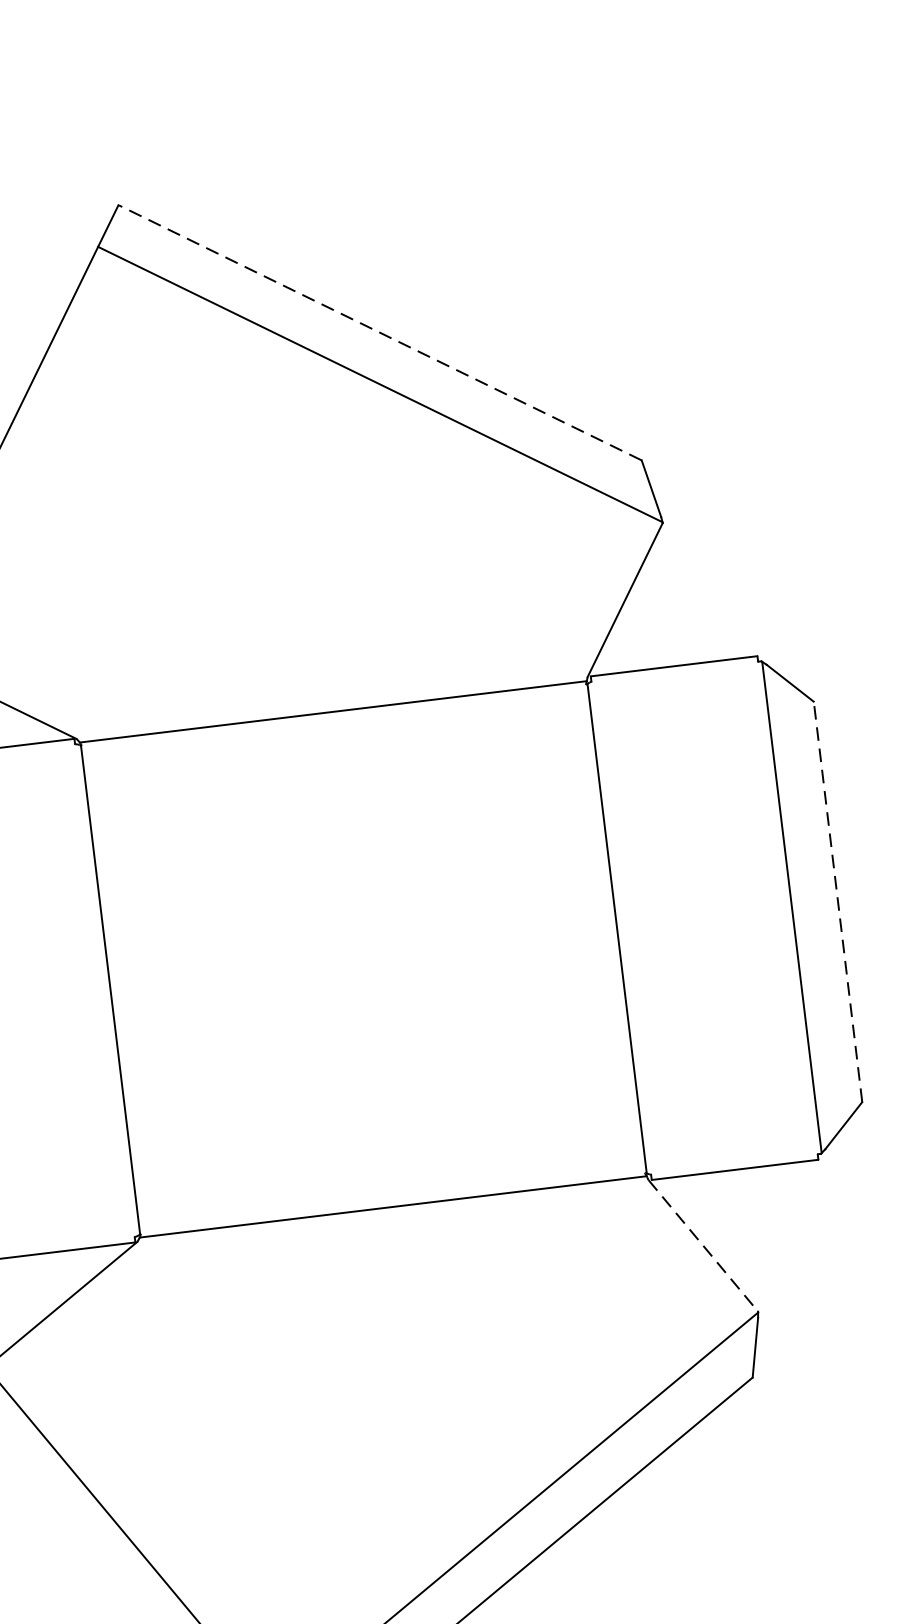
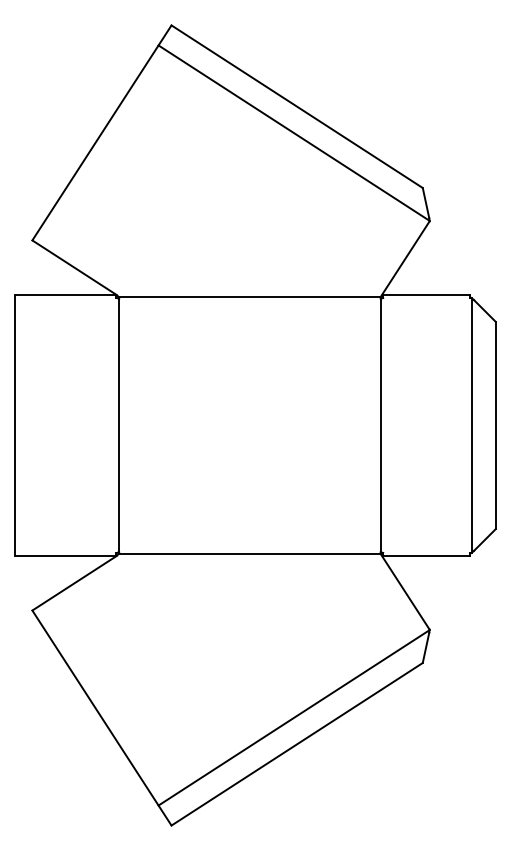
line: (378, 332) -> (296, 106), dashed -> solid
line: (837, 901) -> (495, 425), dashed -> solid
line: (702, 1245) -> (405, 592), dashed -> solid

